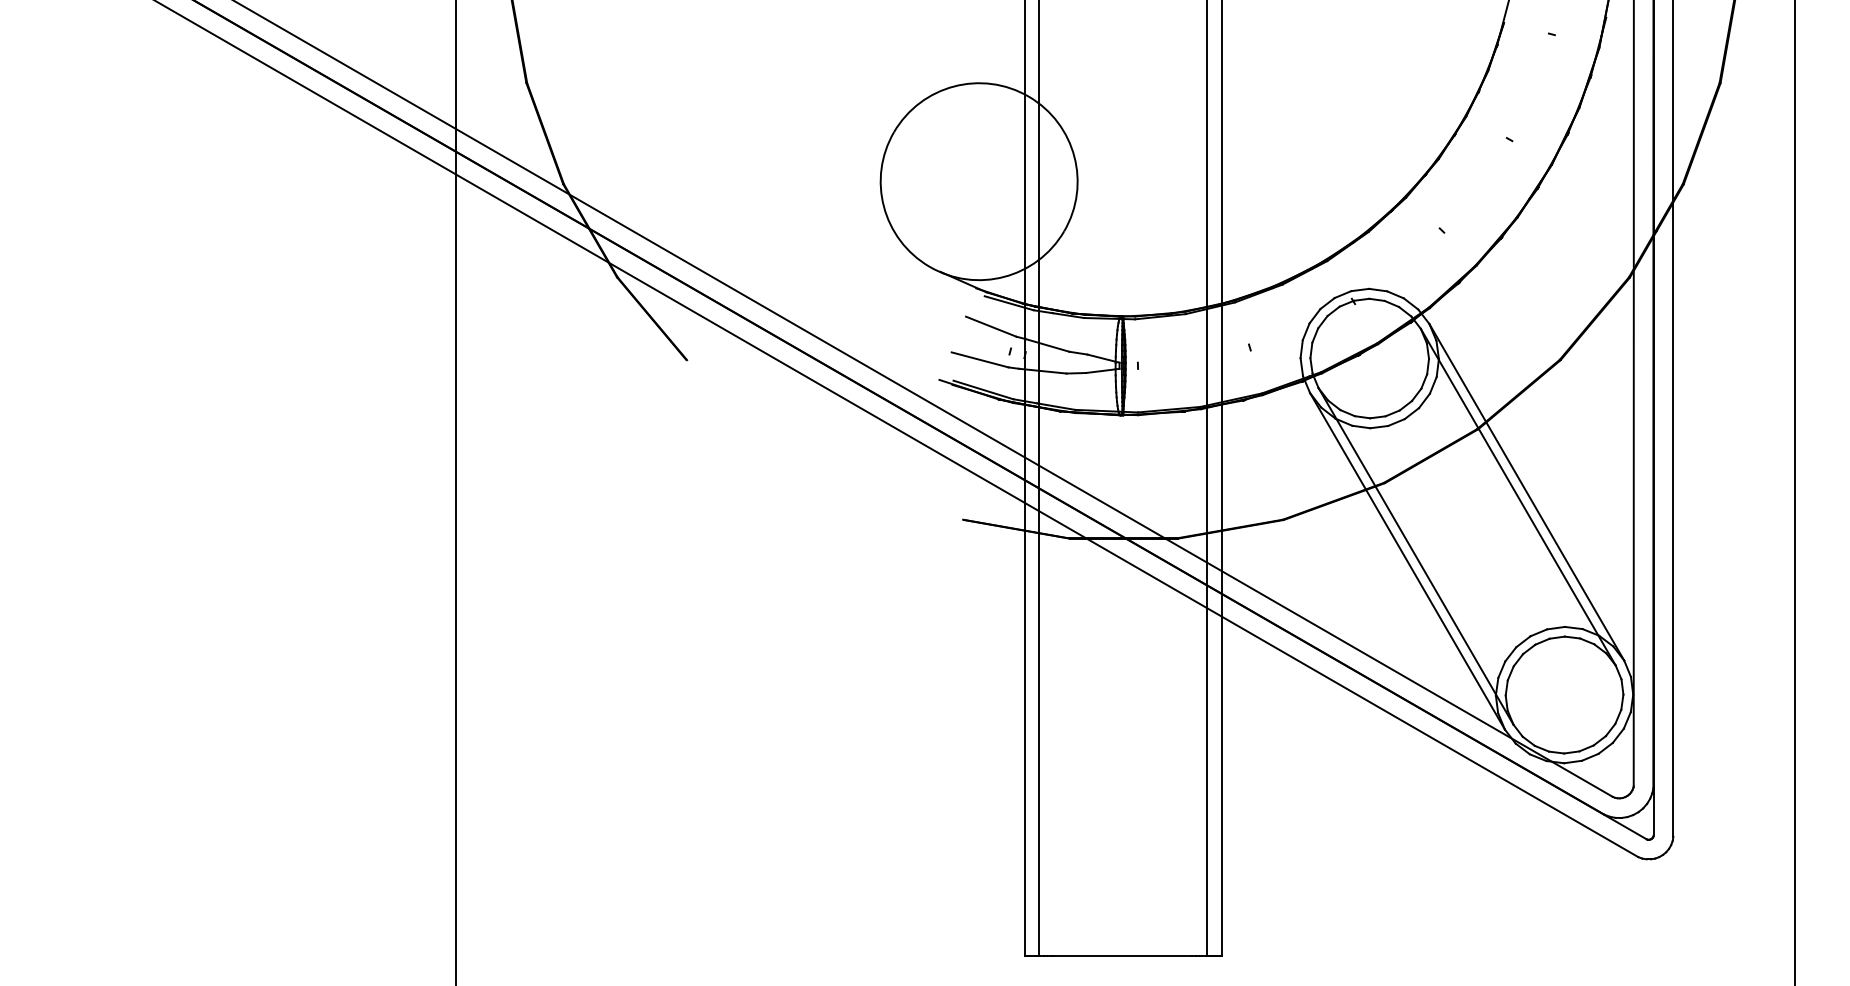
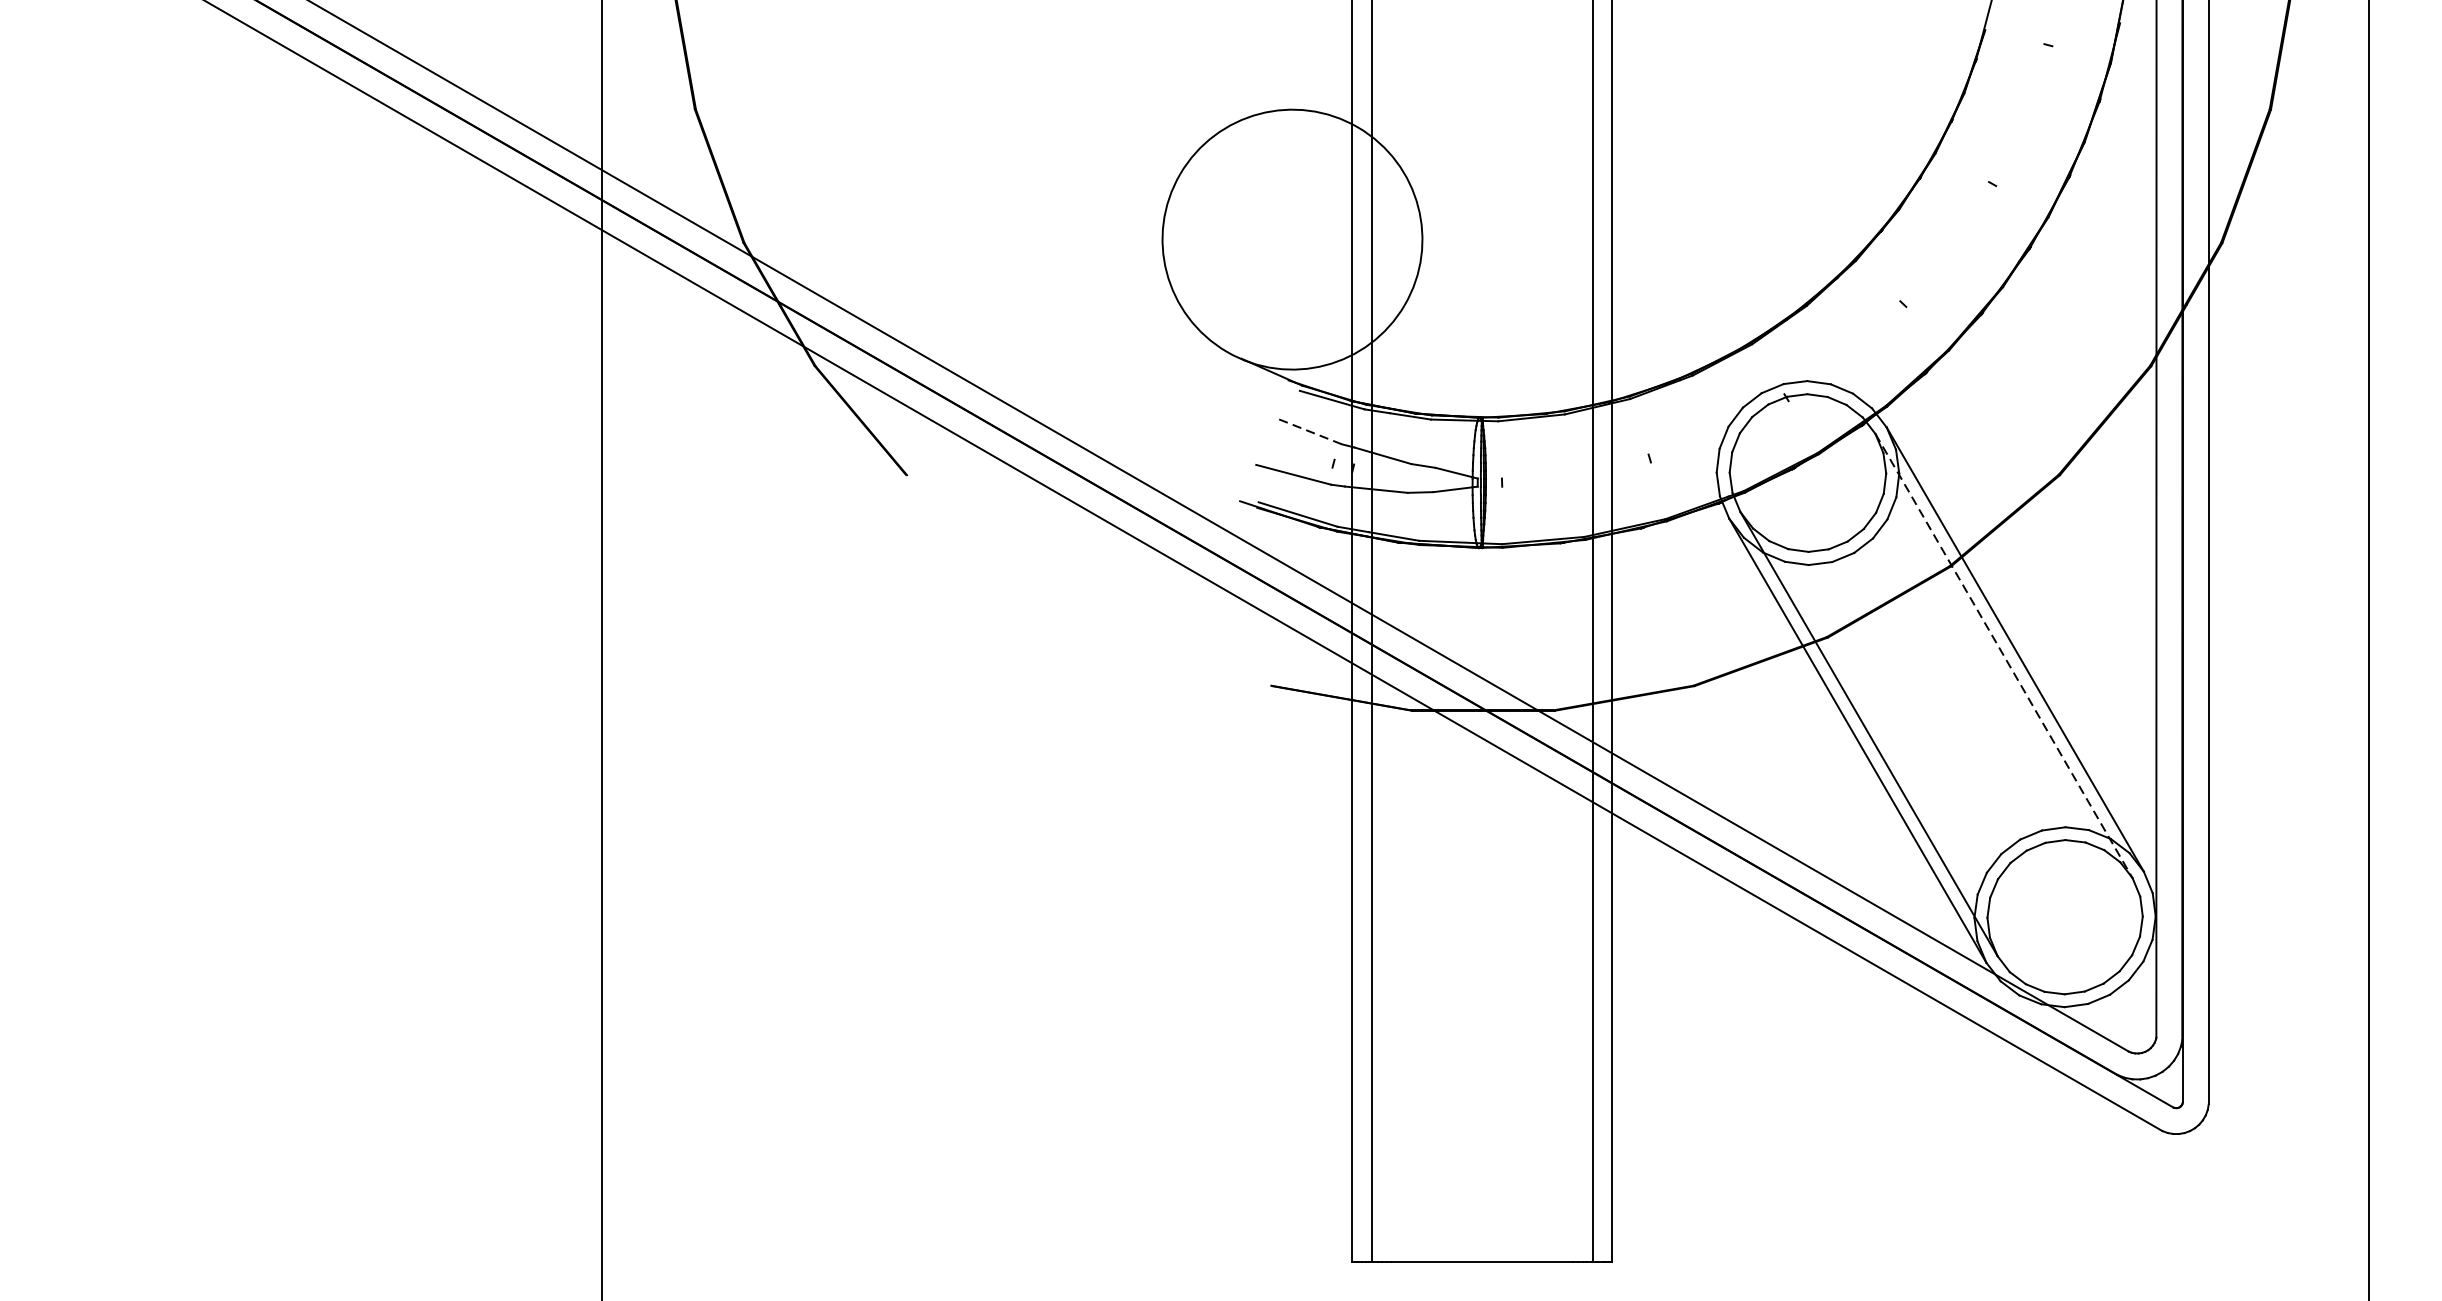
line: (990, 326) -> (1307, 430), solid -> dashed
line: (1518, 497) -> (2004, 656), solid -> dashed

